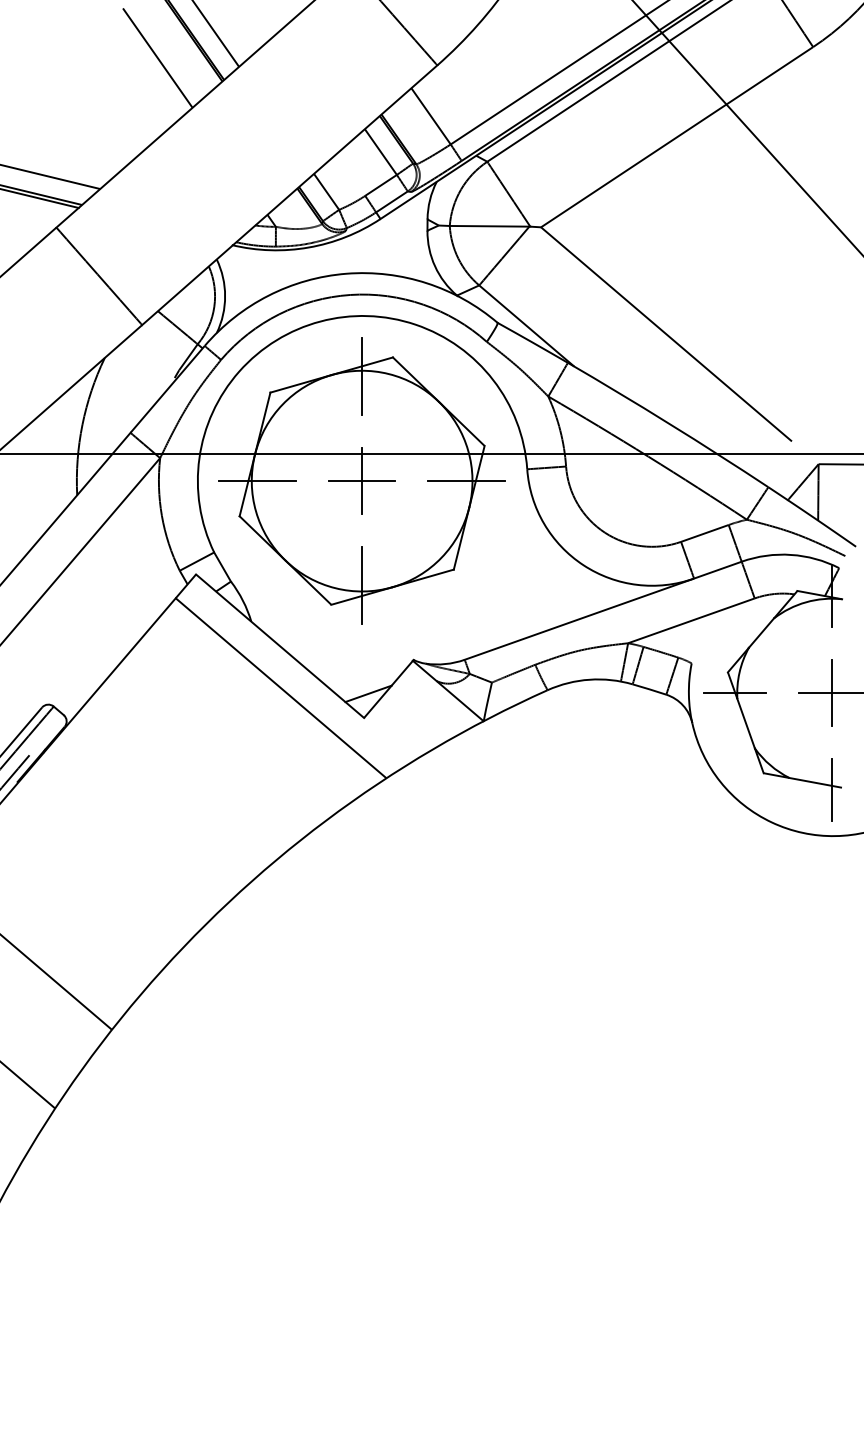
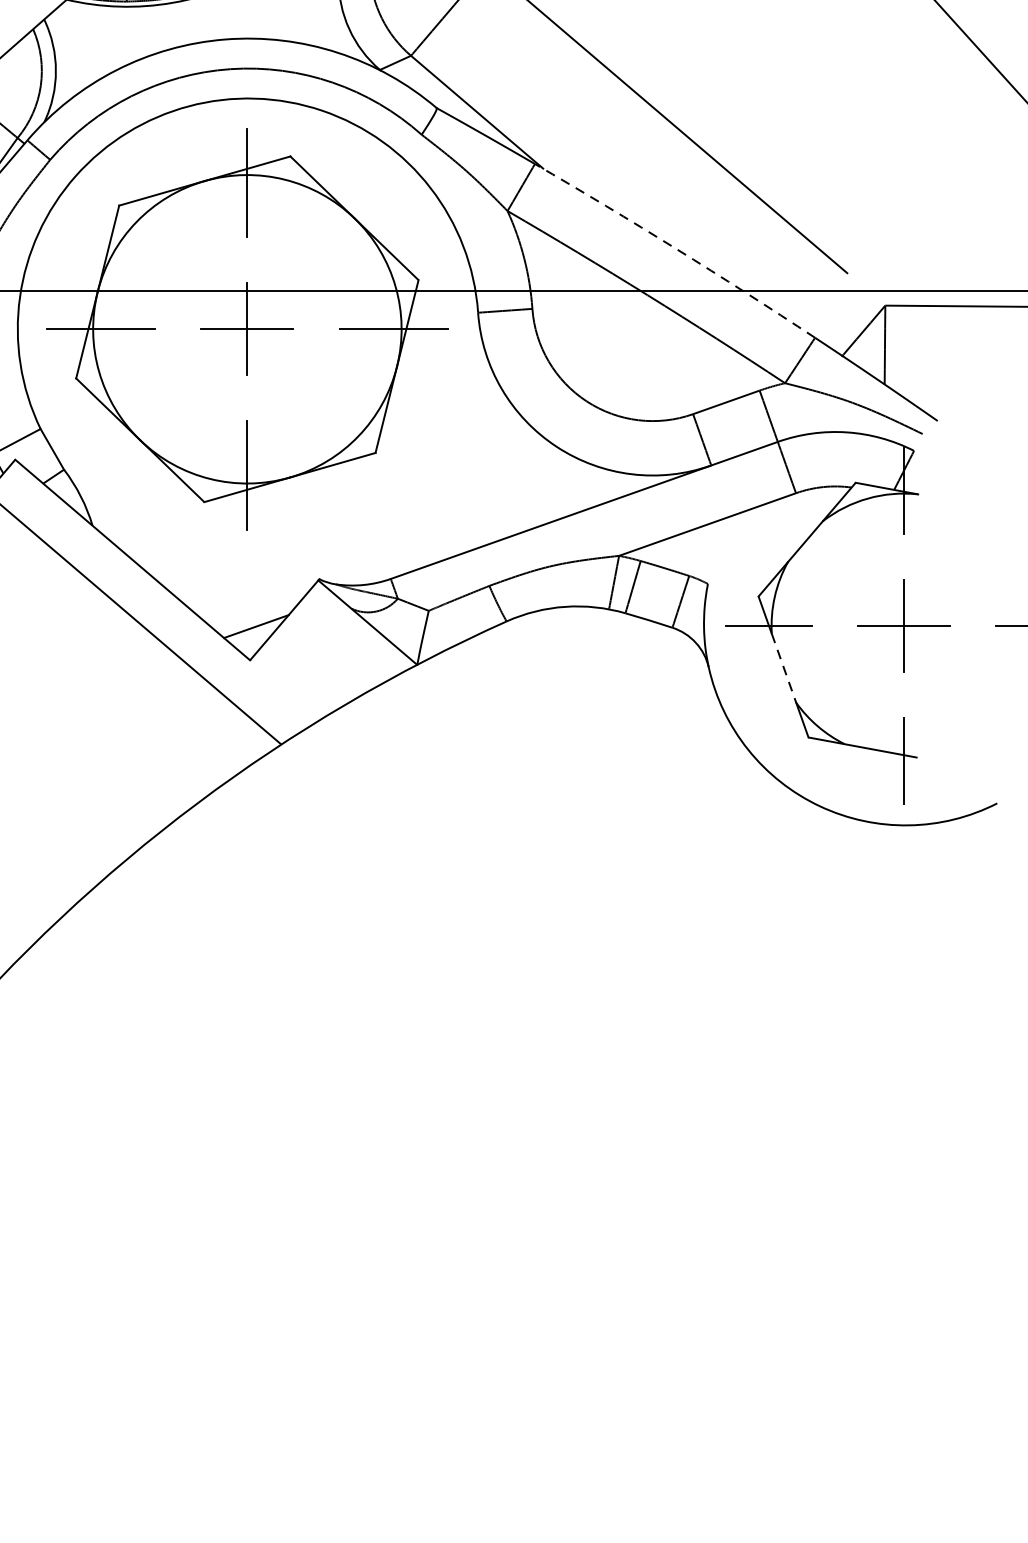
arc: (669, 423) -> (676, 248), solid -> dashed
line: (746, 724) -> (784, 669), solid -> dashed

